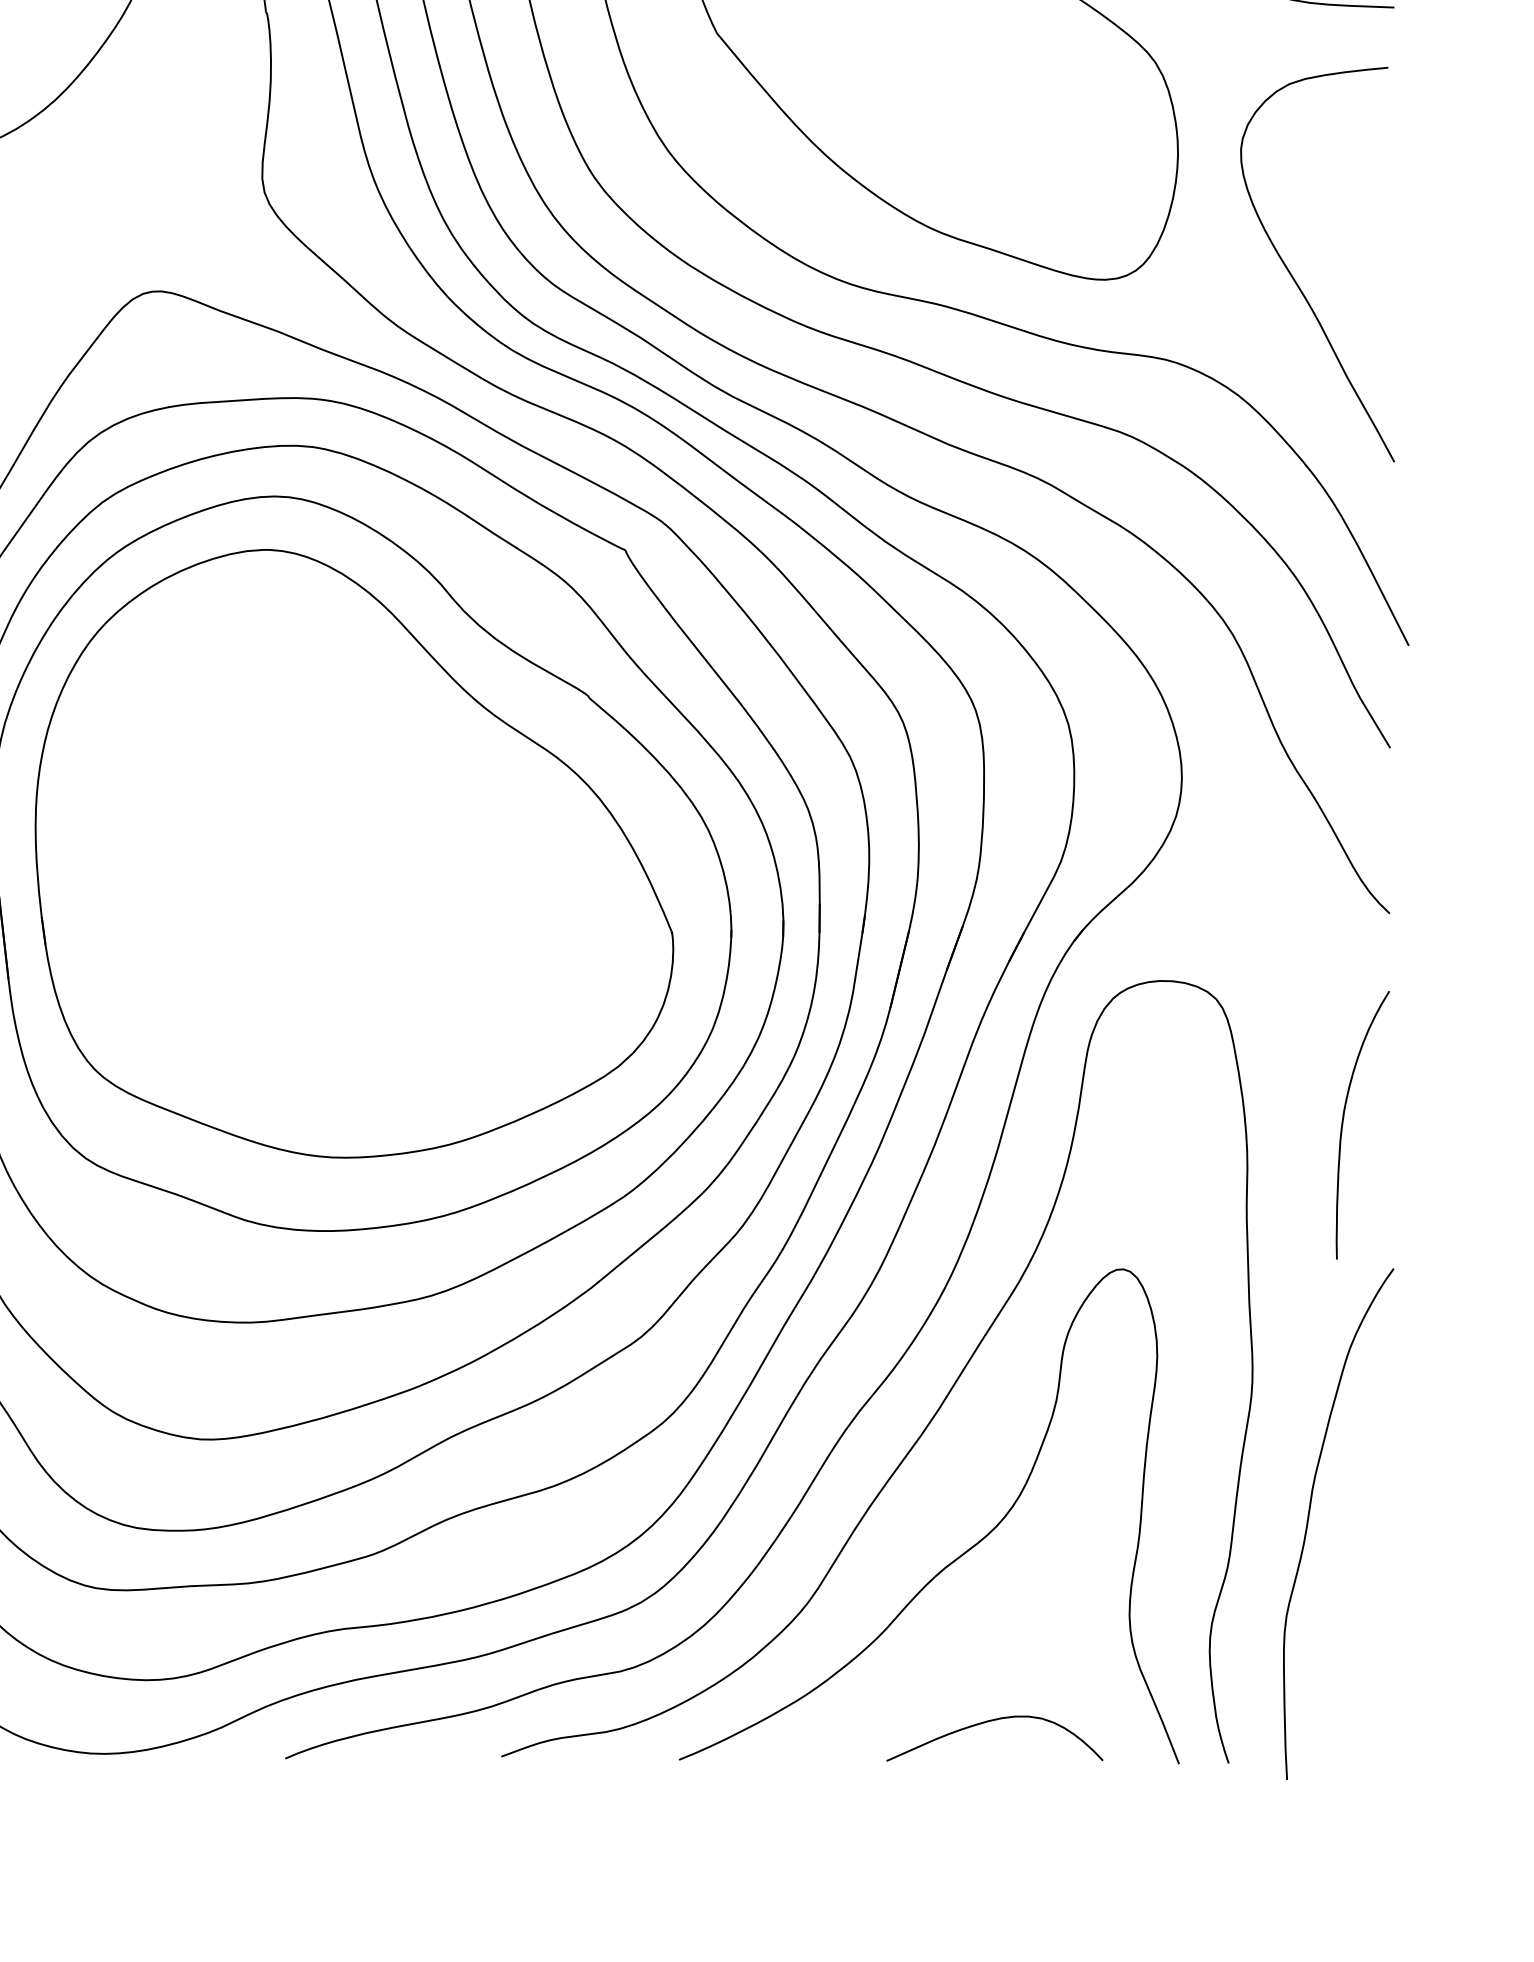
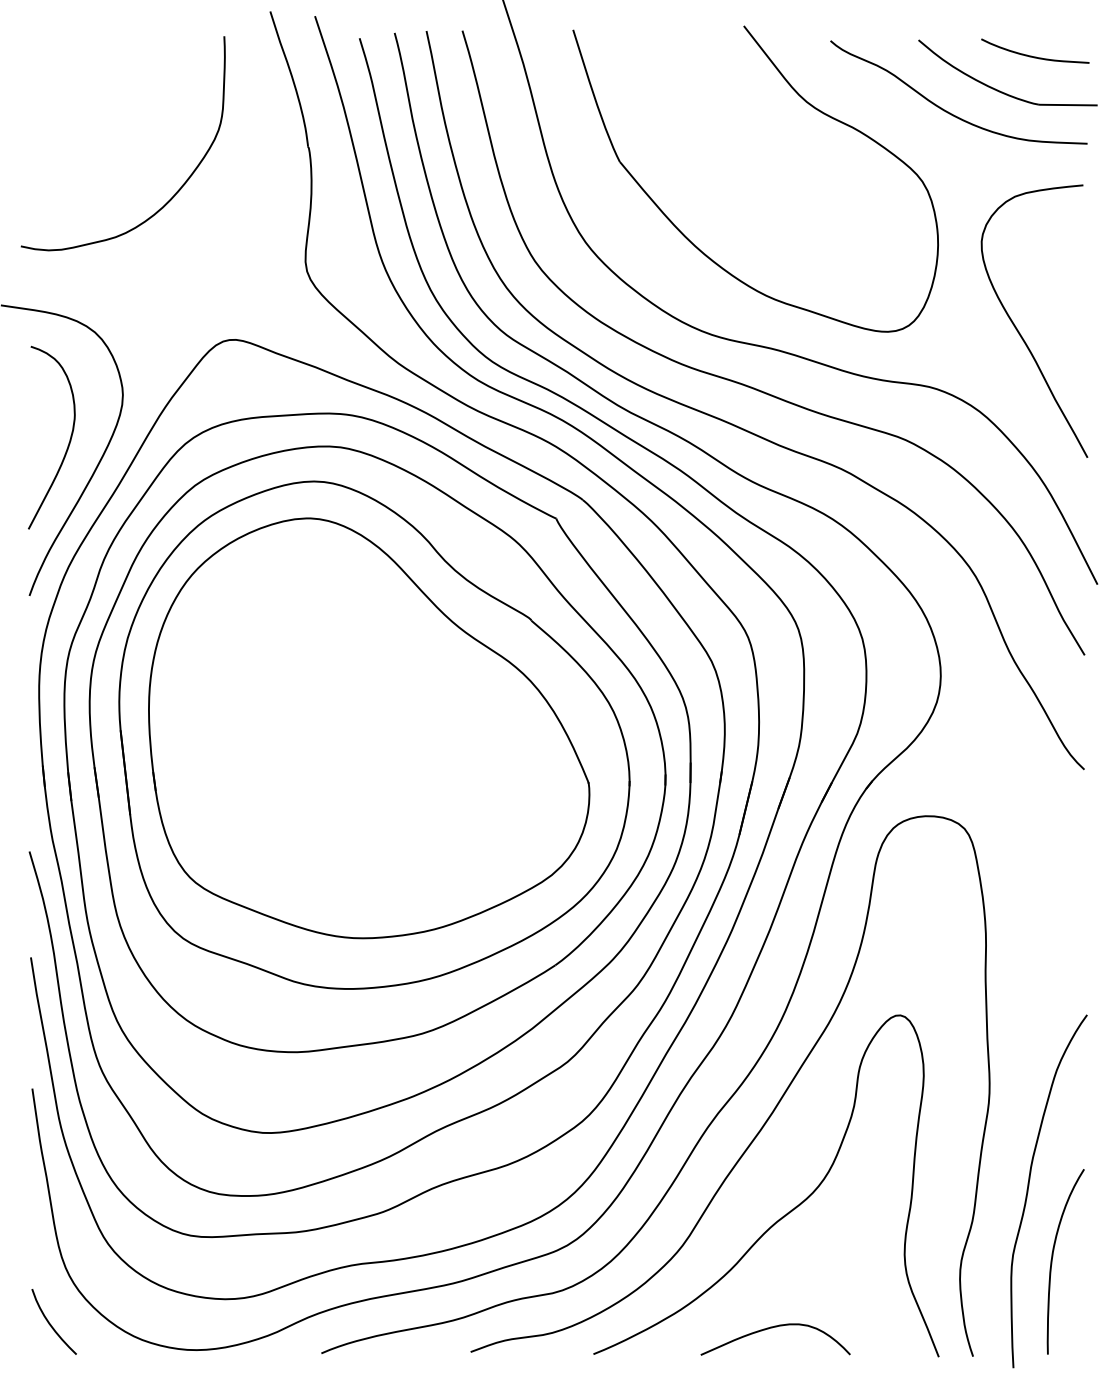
curve: (1345, 1117) -> (1053, 1256), moved
curve: (990, 1722) -> (772, 1328), moved

